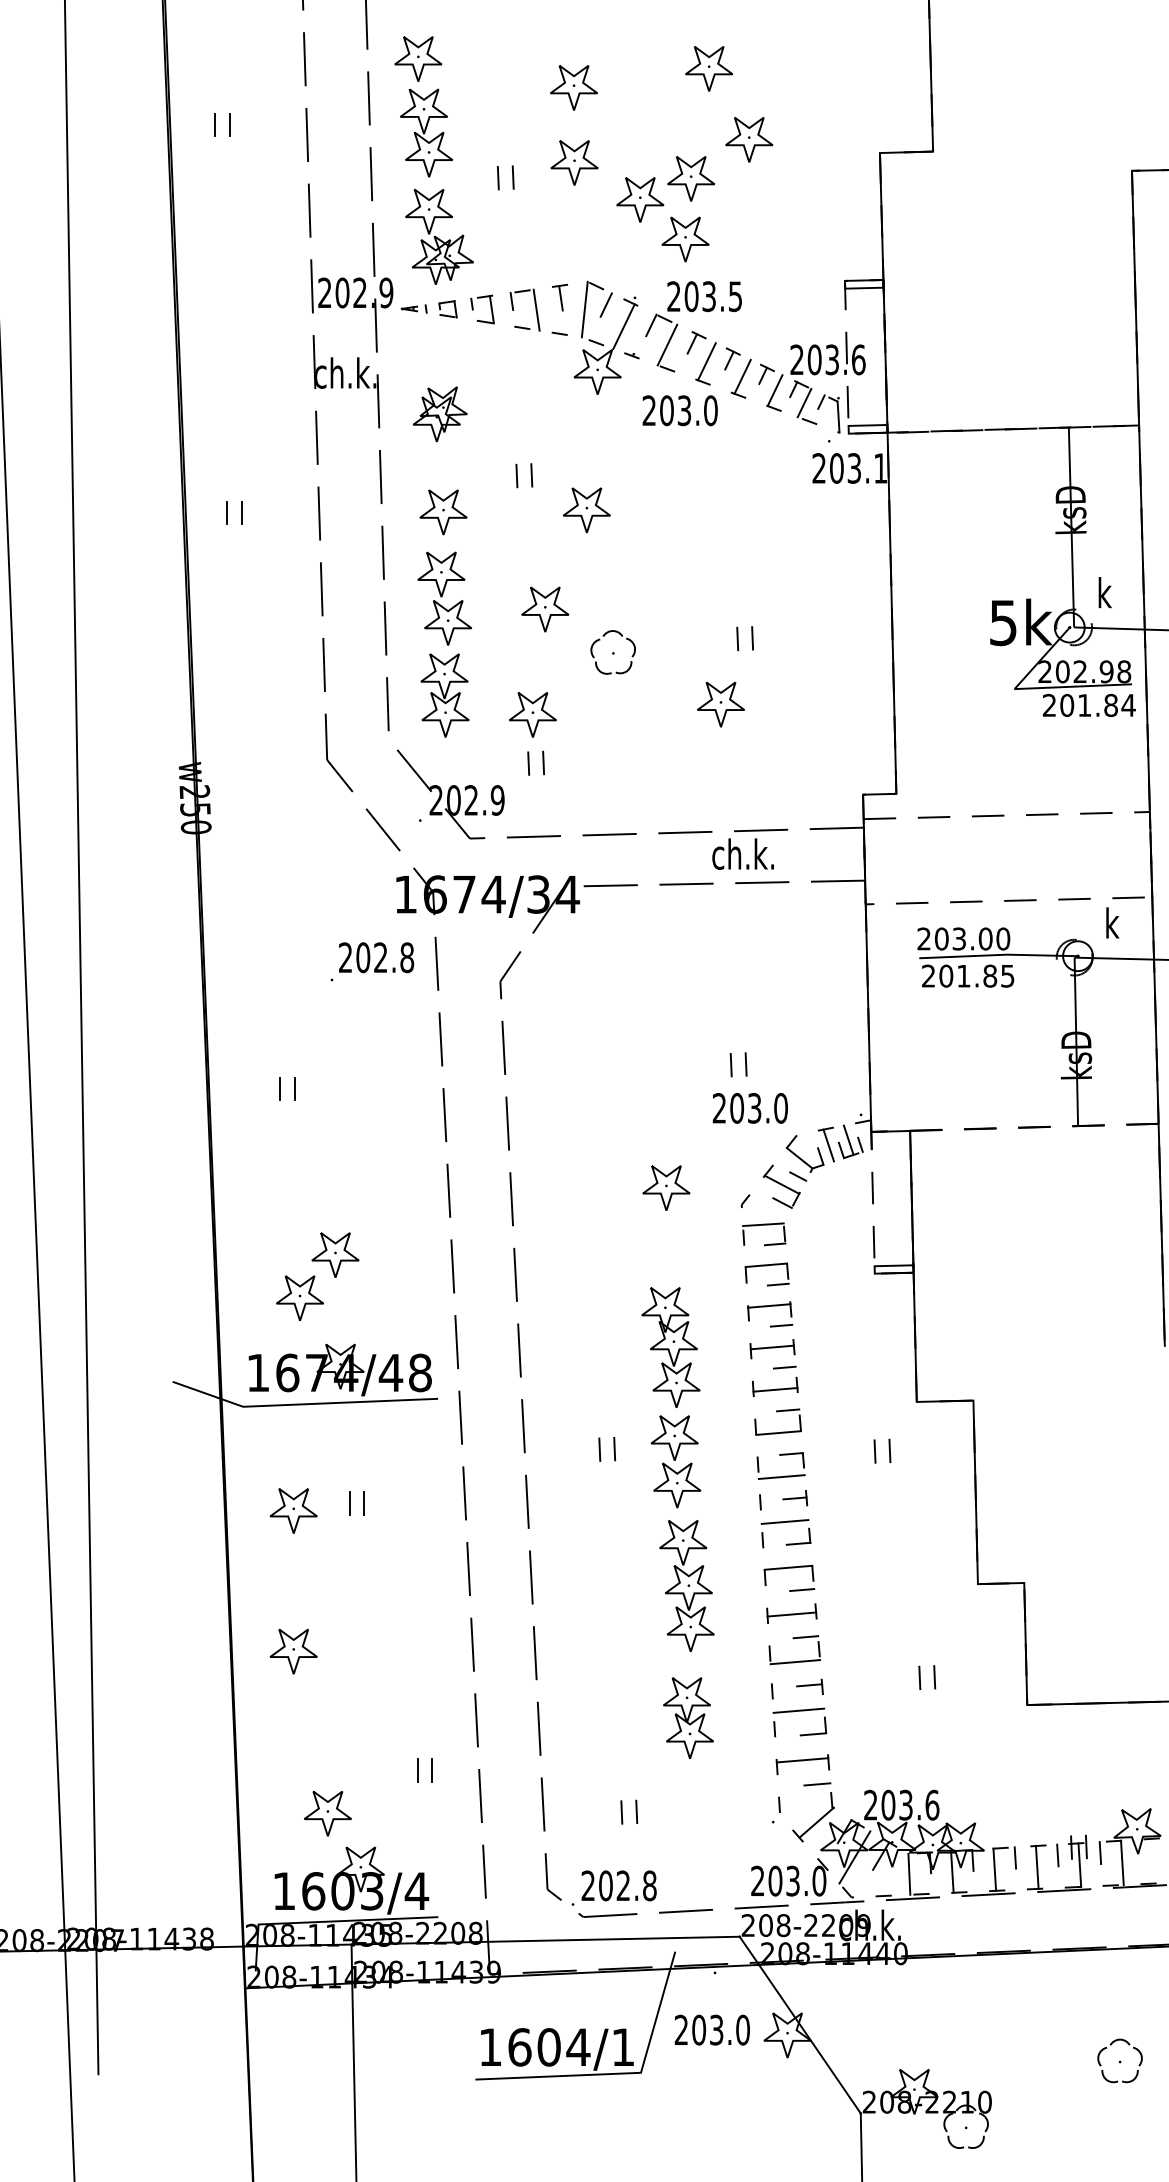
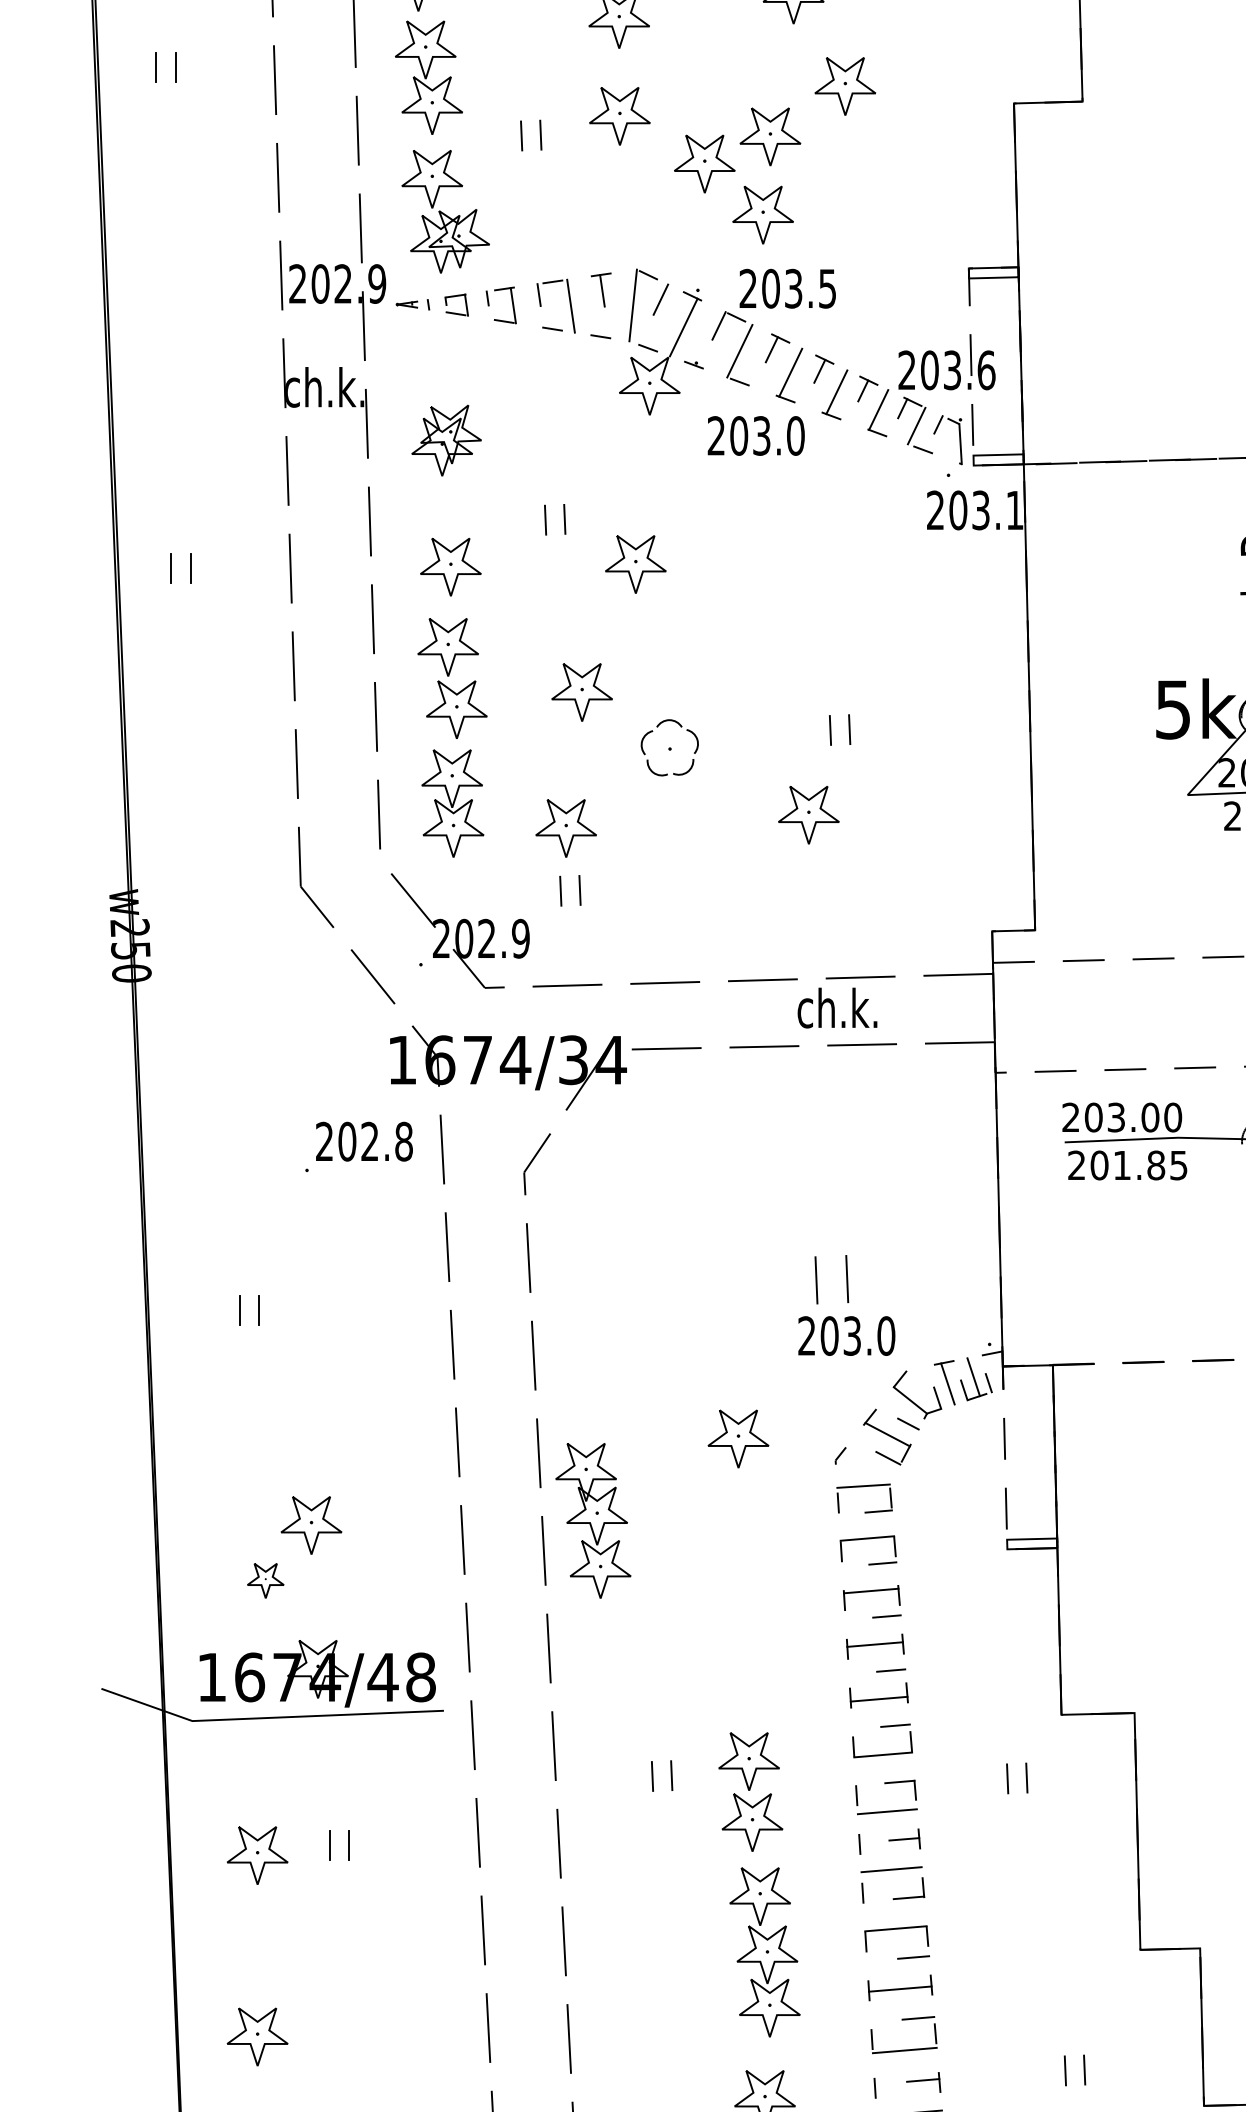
part: (738, 1064) -> (831, 1279), size x1.6
part: (299, 1297) -> (265, 1580), size x0.6
part: (670, 1347) -> (592, 1520), moved

